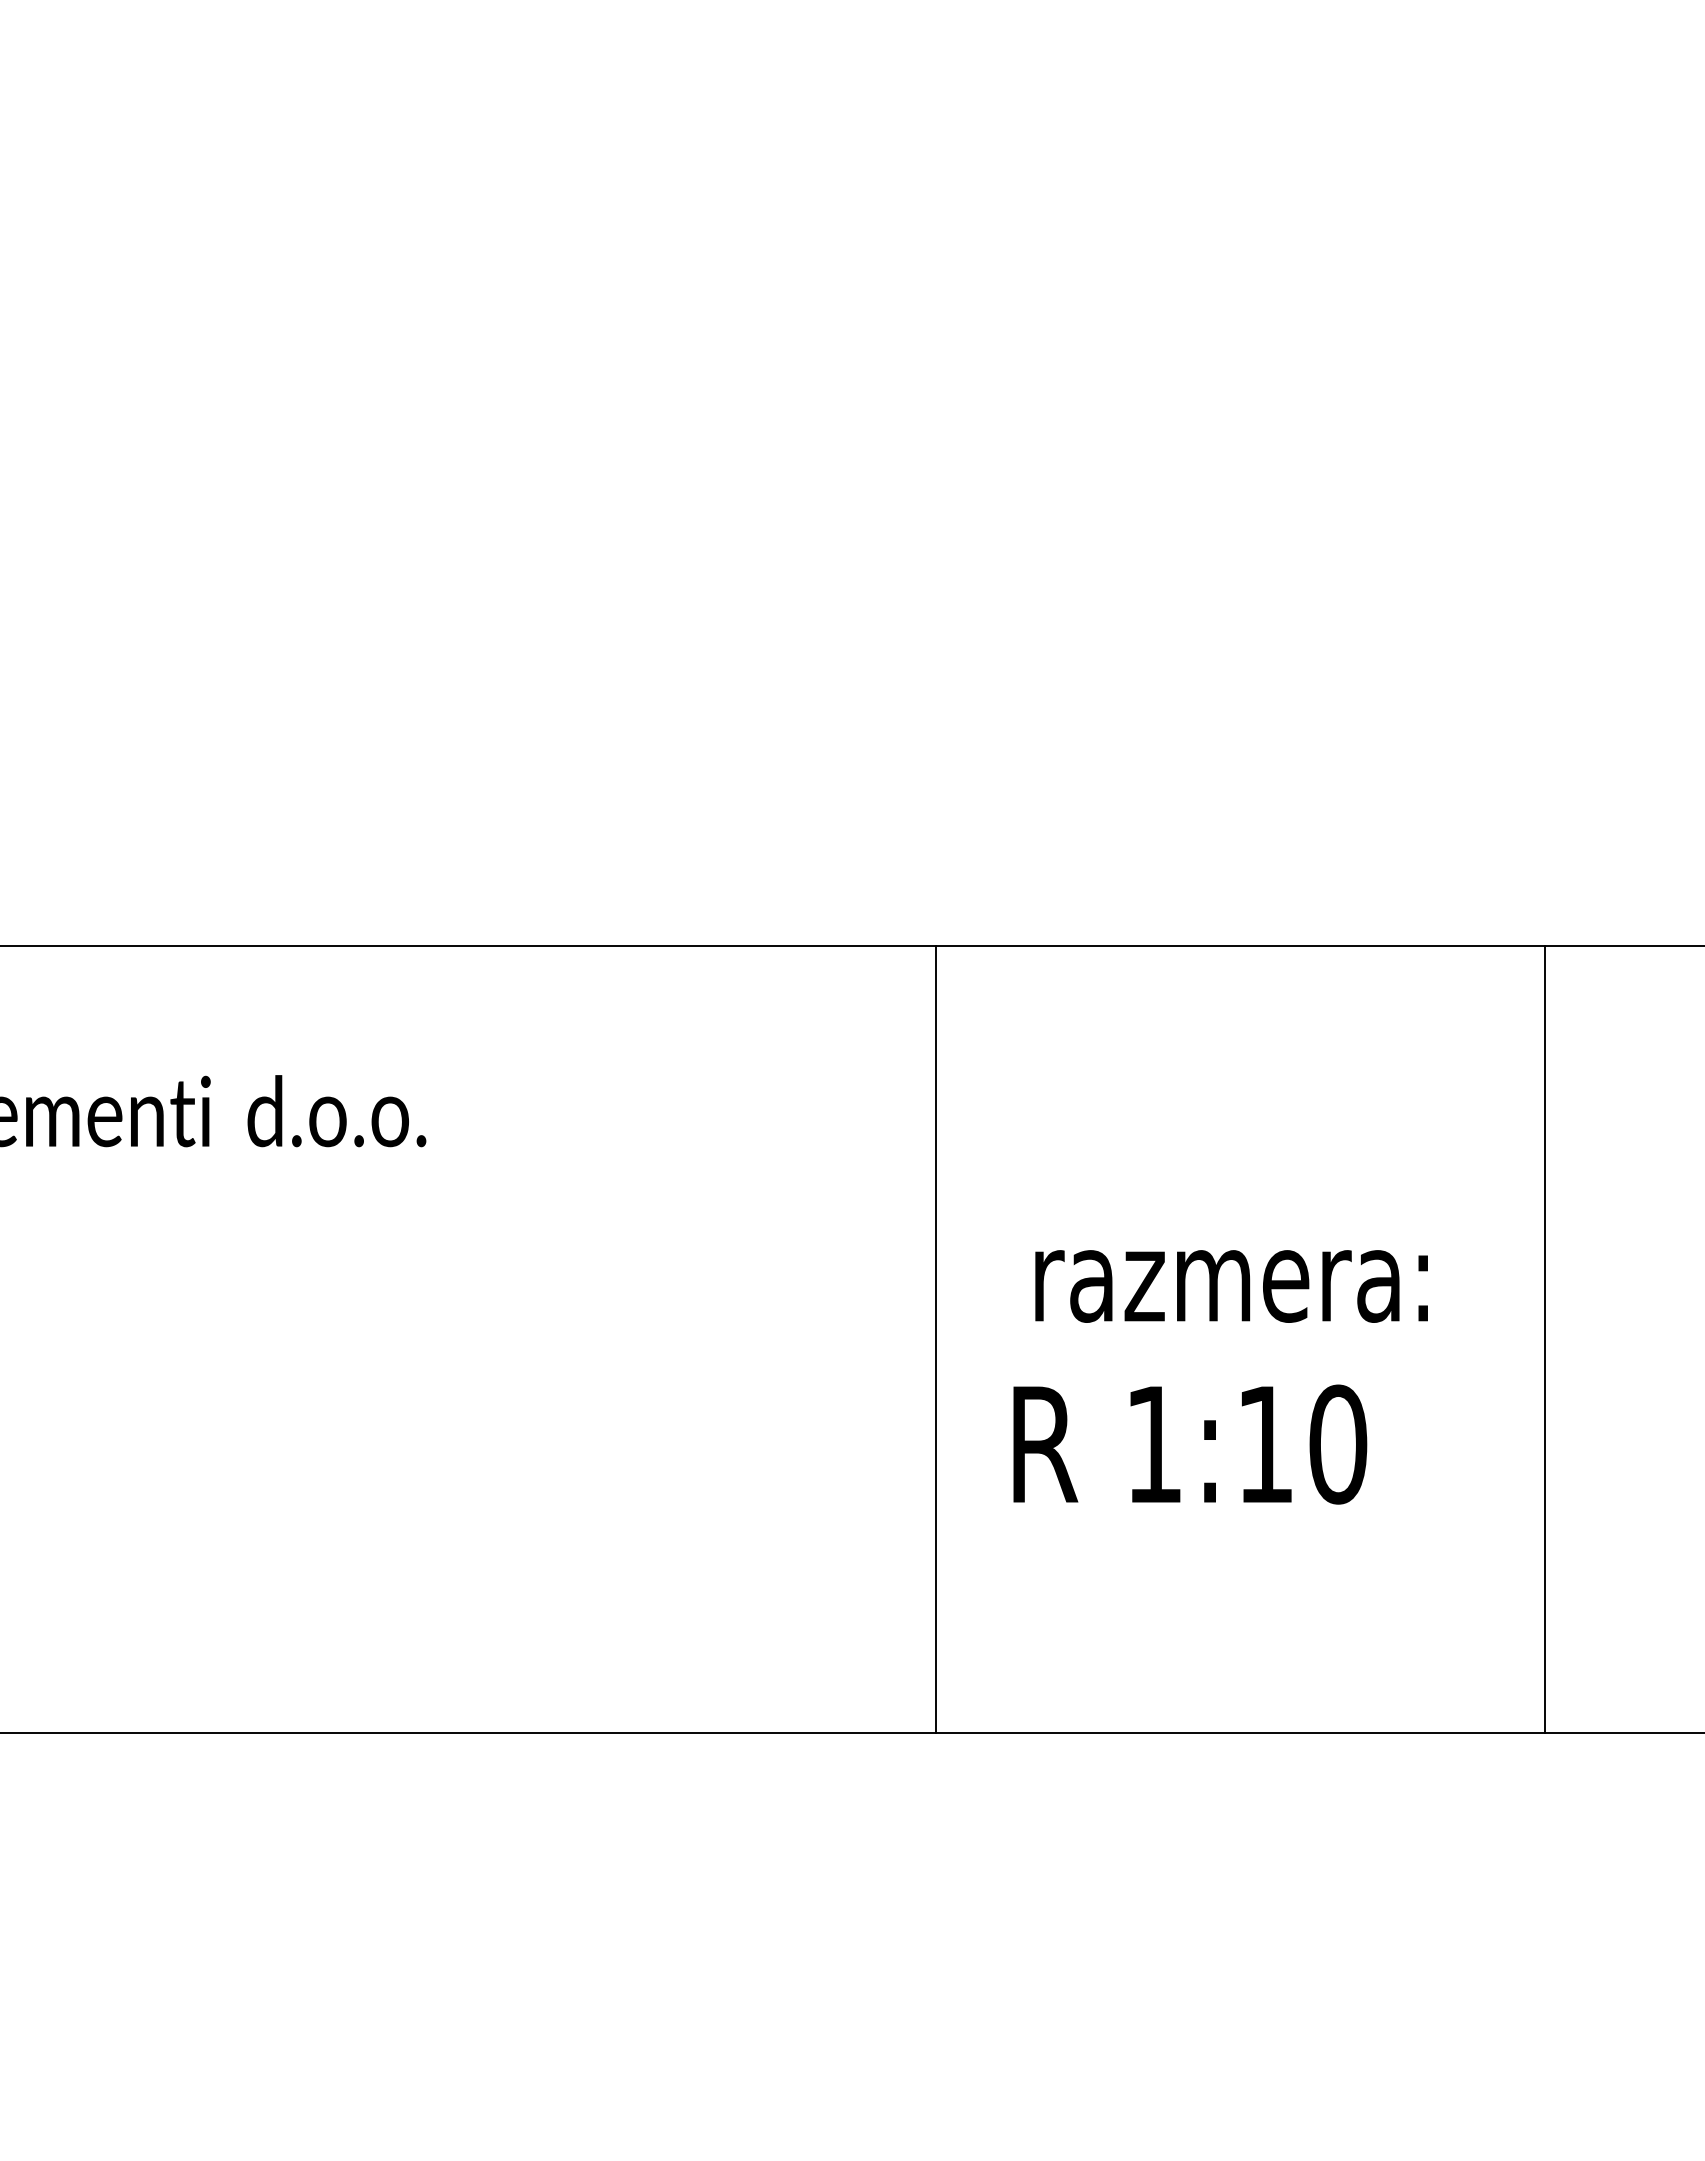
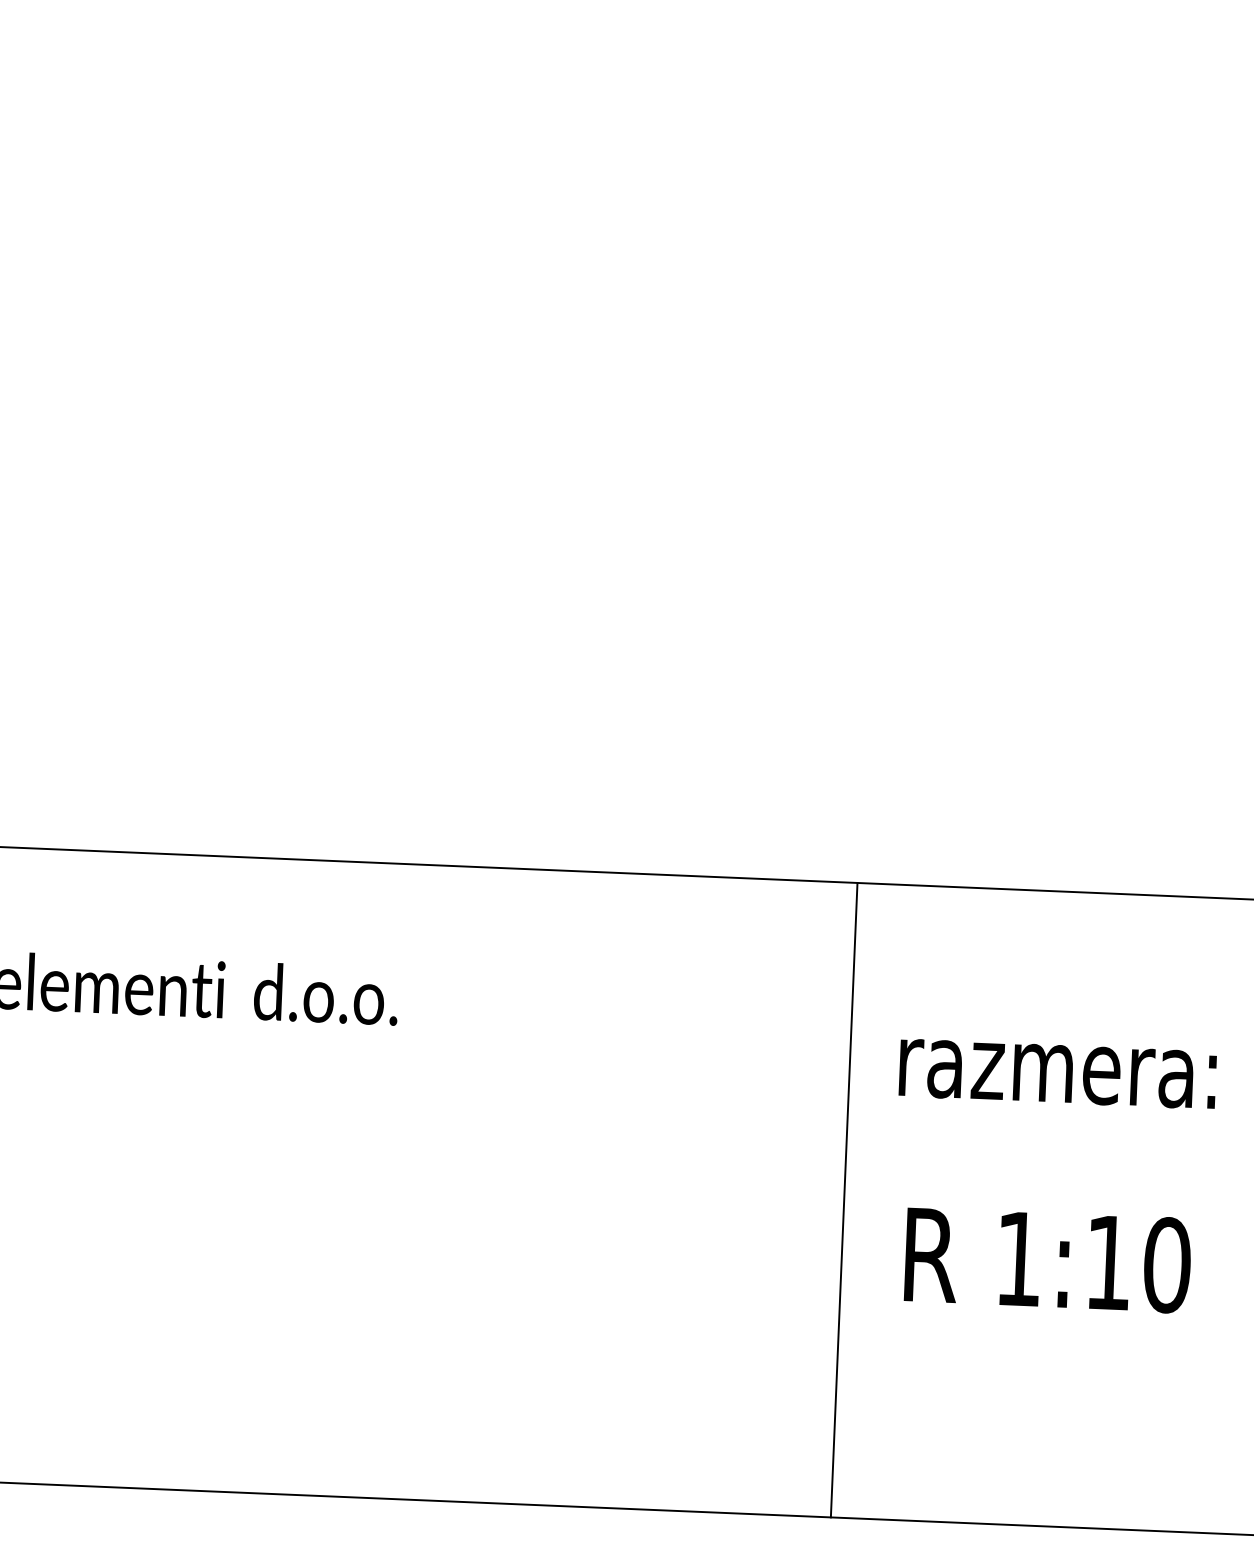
text: (1231, 1286) -> (1057, 1074), moved
line: (936, 1339) -> (844, 1200), moved
text: (1190, 1444) -> (1048, 1260), moved

